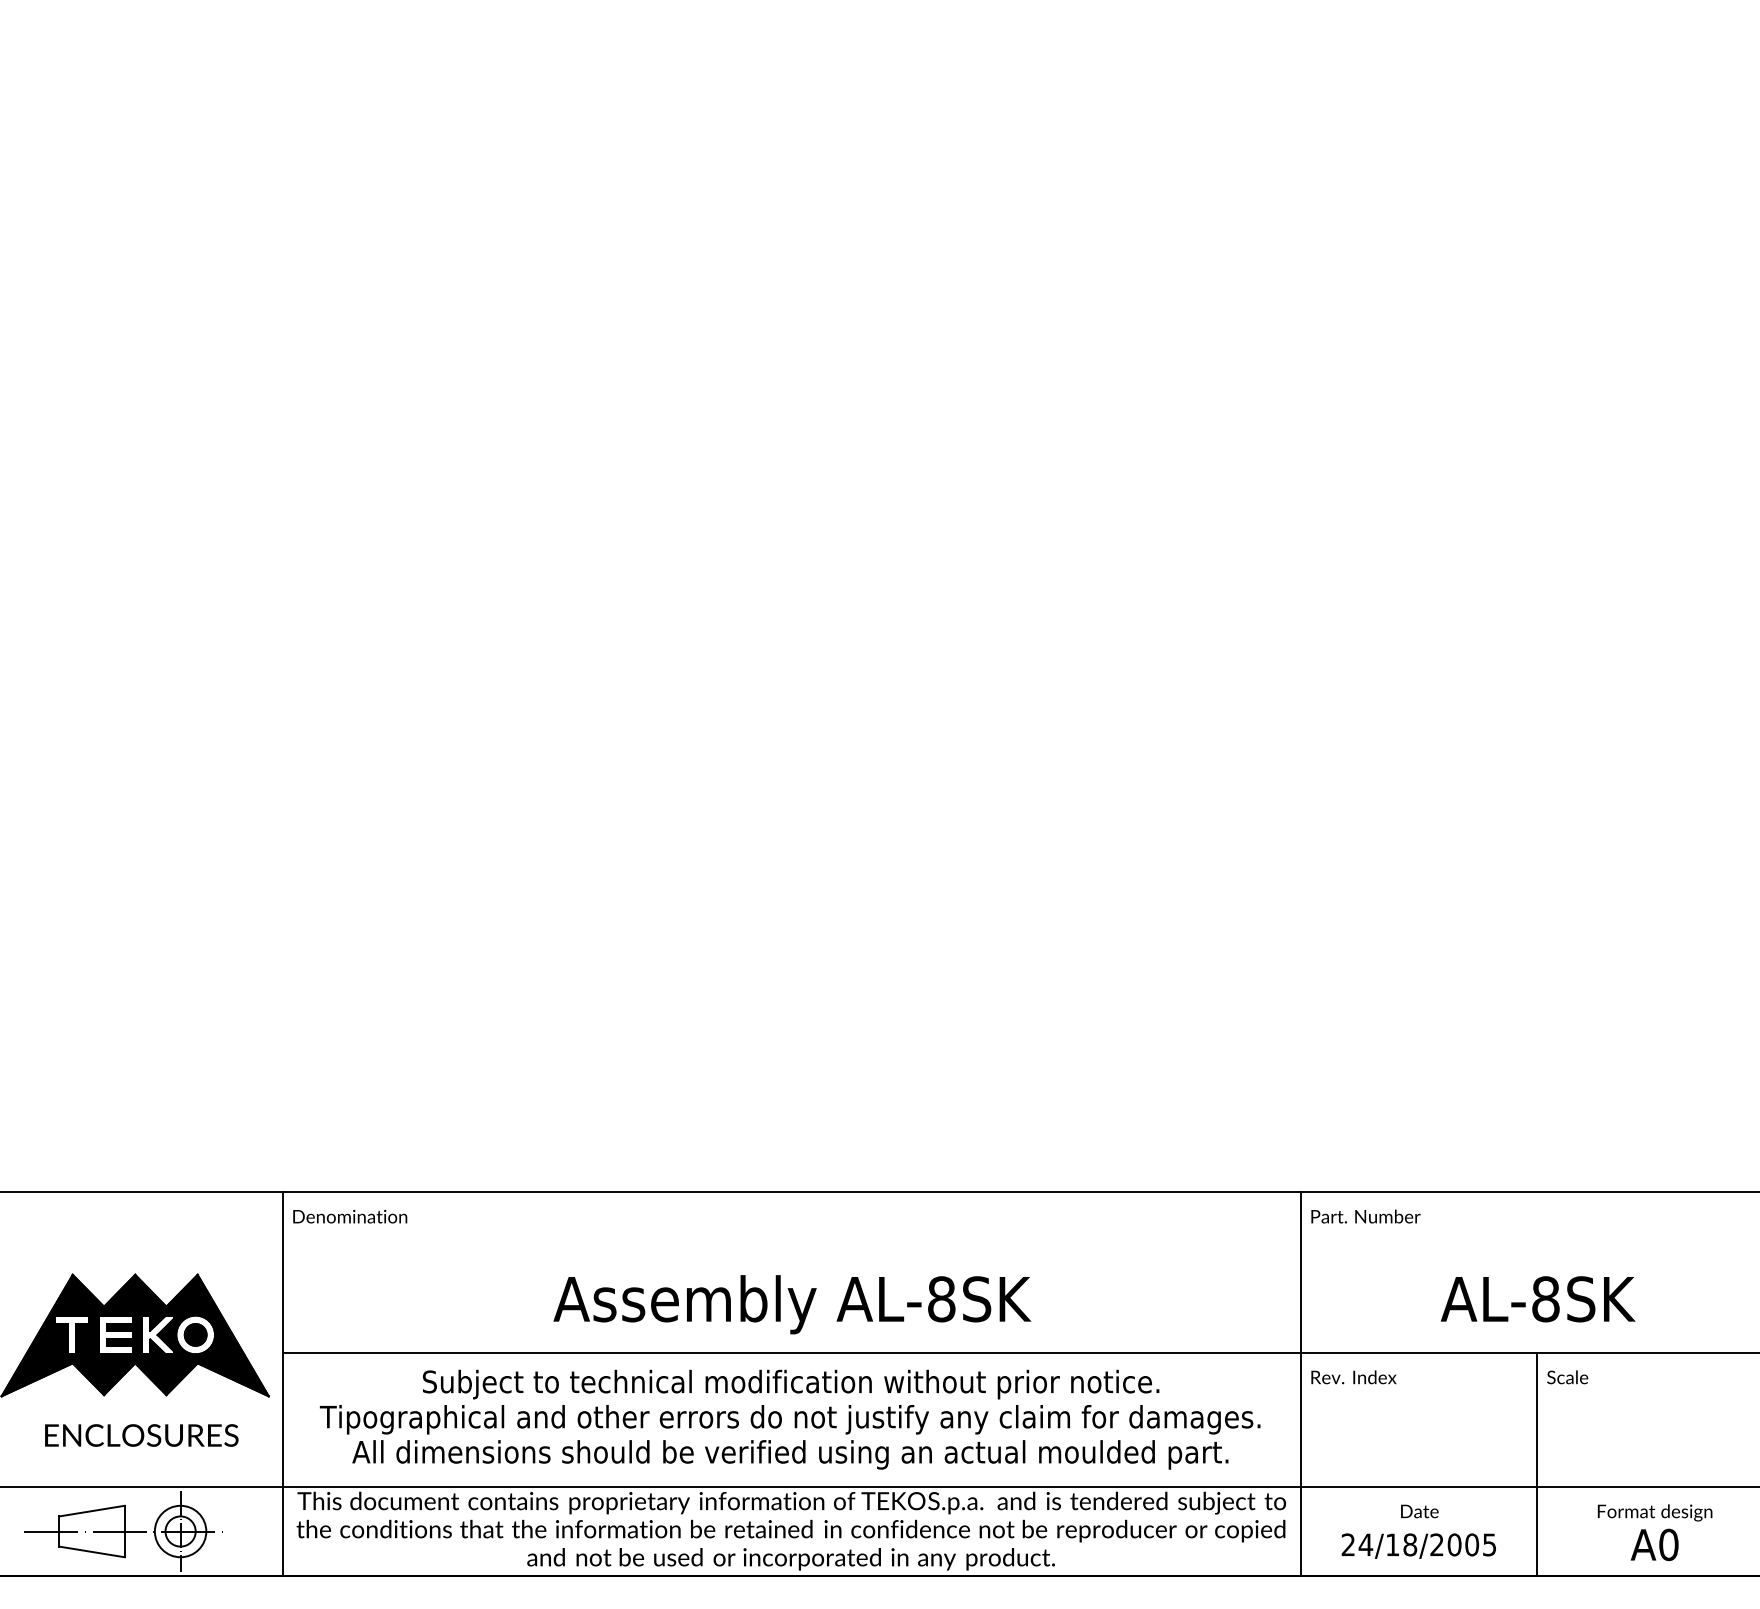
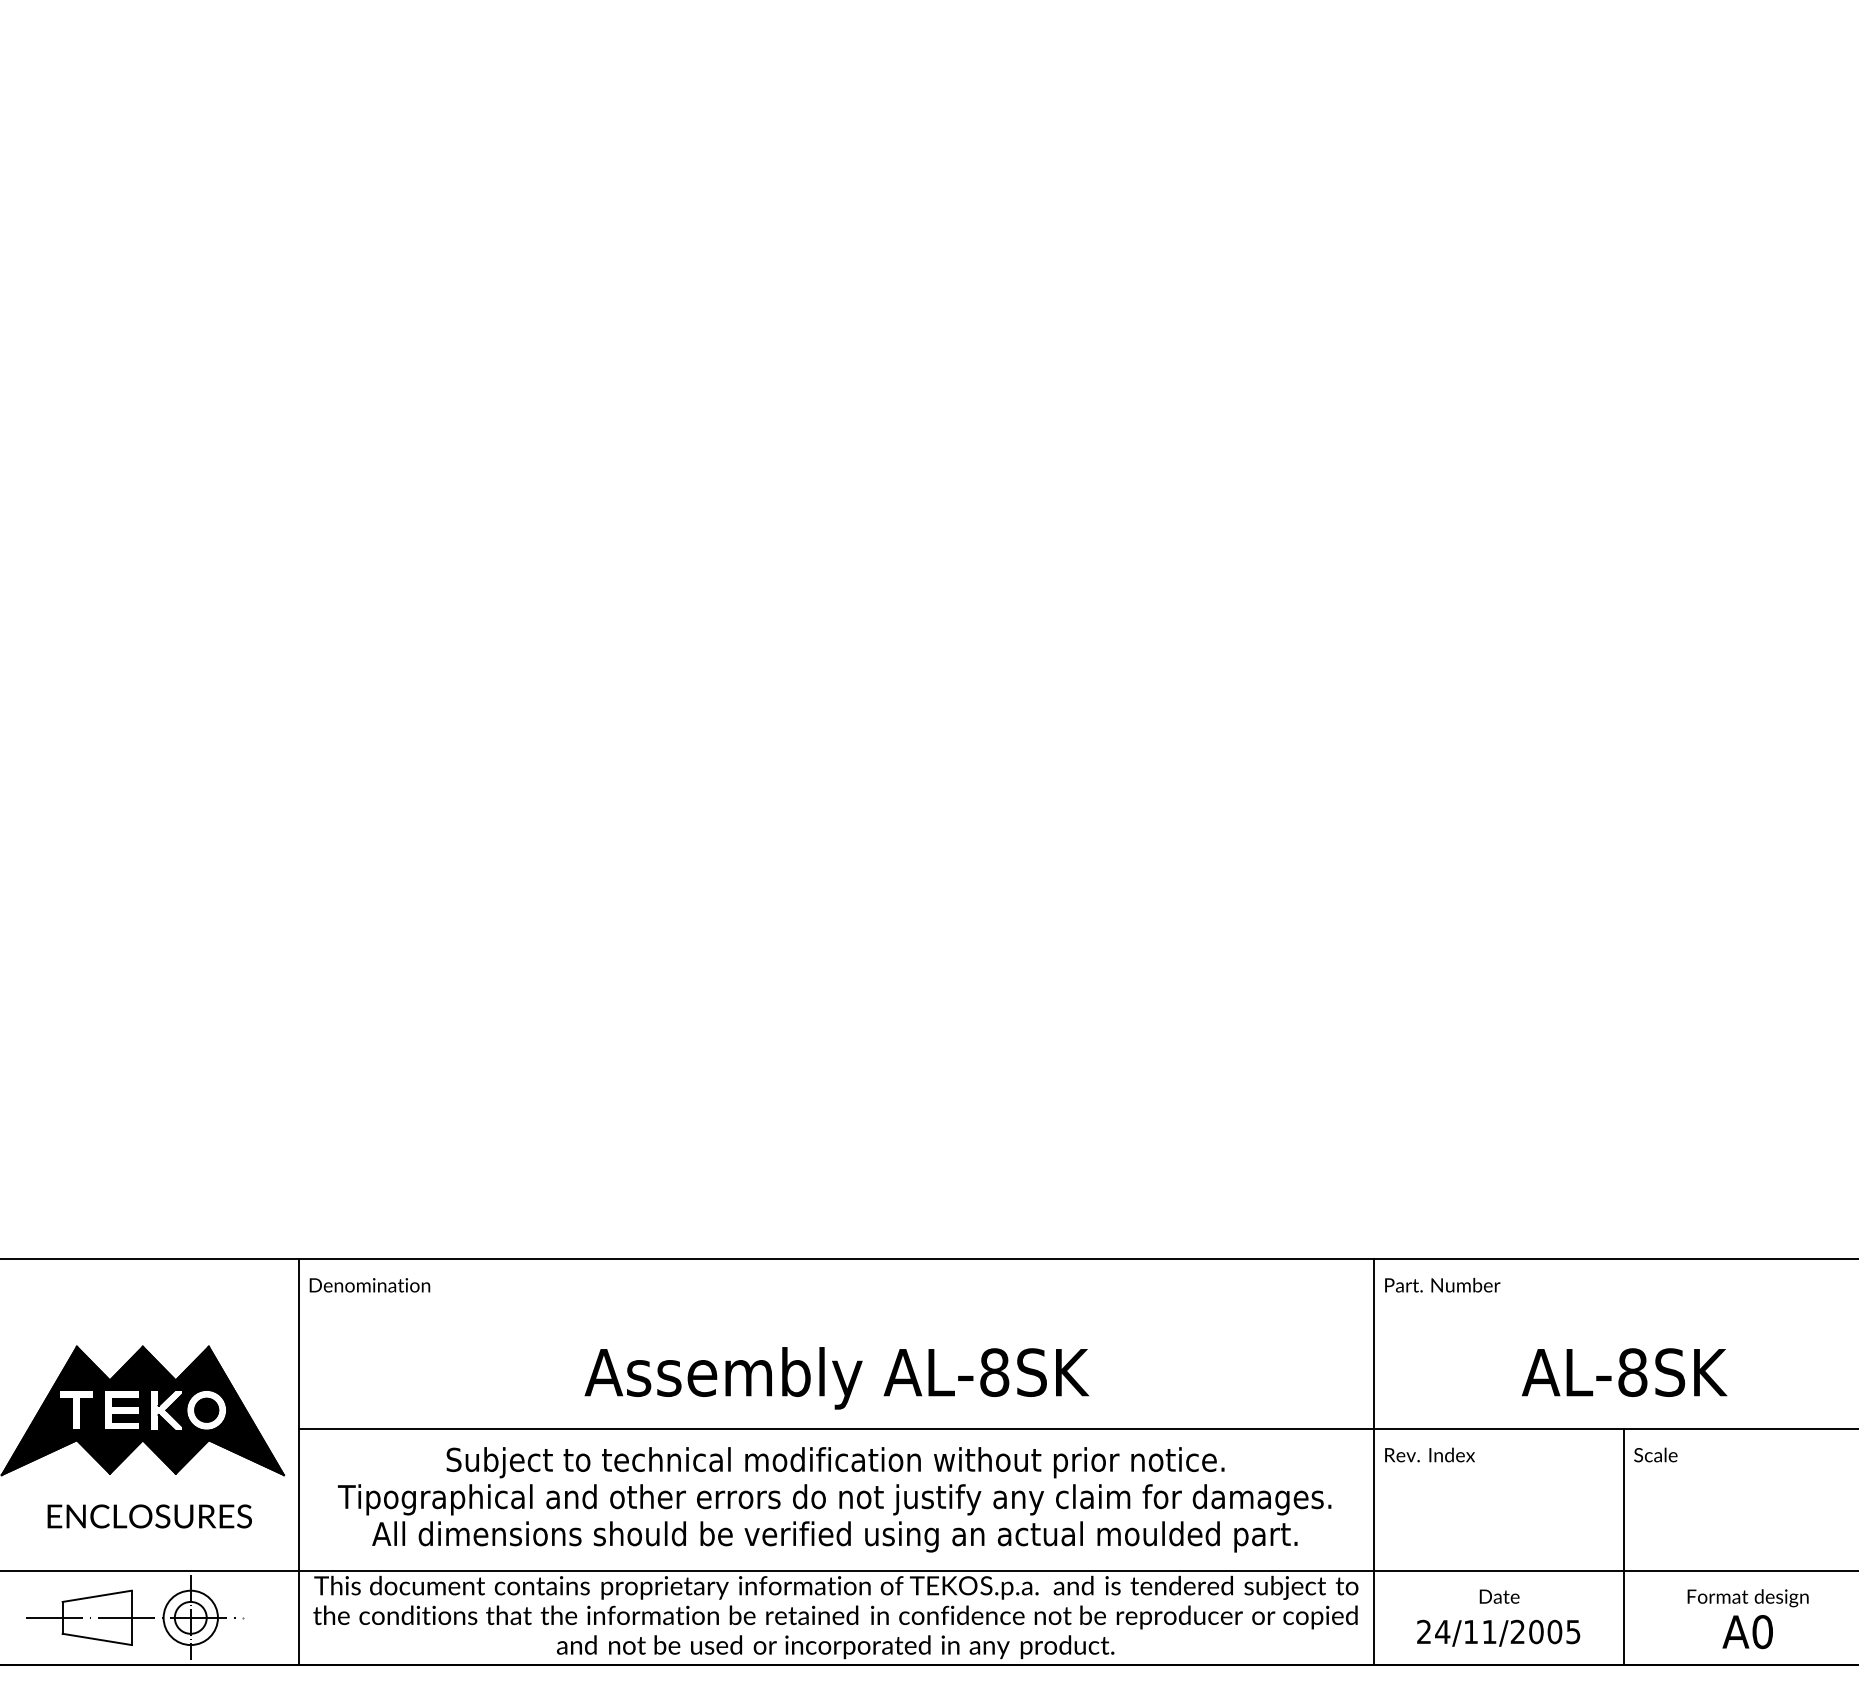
text: (1410, 1544) -> (1489, 1631), 24/18/2005 -> 24/11/2005

